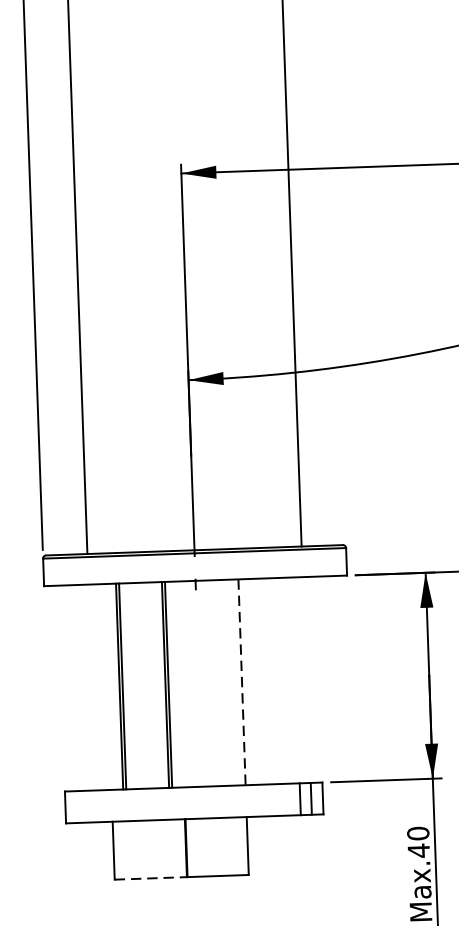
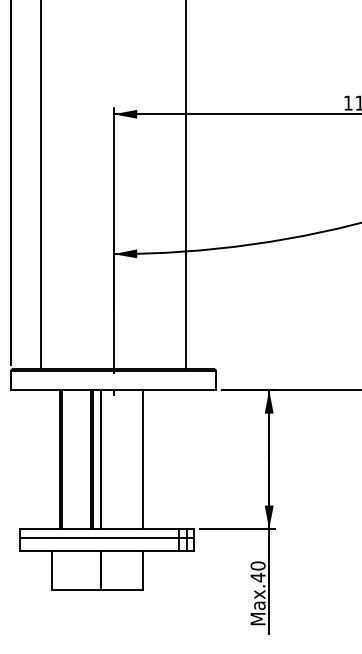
line: (241, 682) -> (142, 459), dashed -> solid
line: (181, 684) -> (101, 459), added
line: (194, 799) -> (107, 537), added
line: (151, 877) -> (76, 589), dashed -> solid

